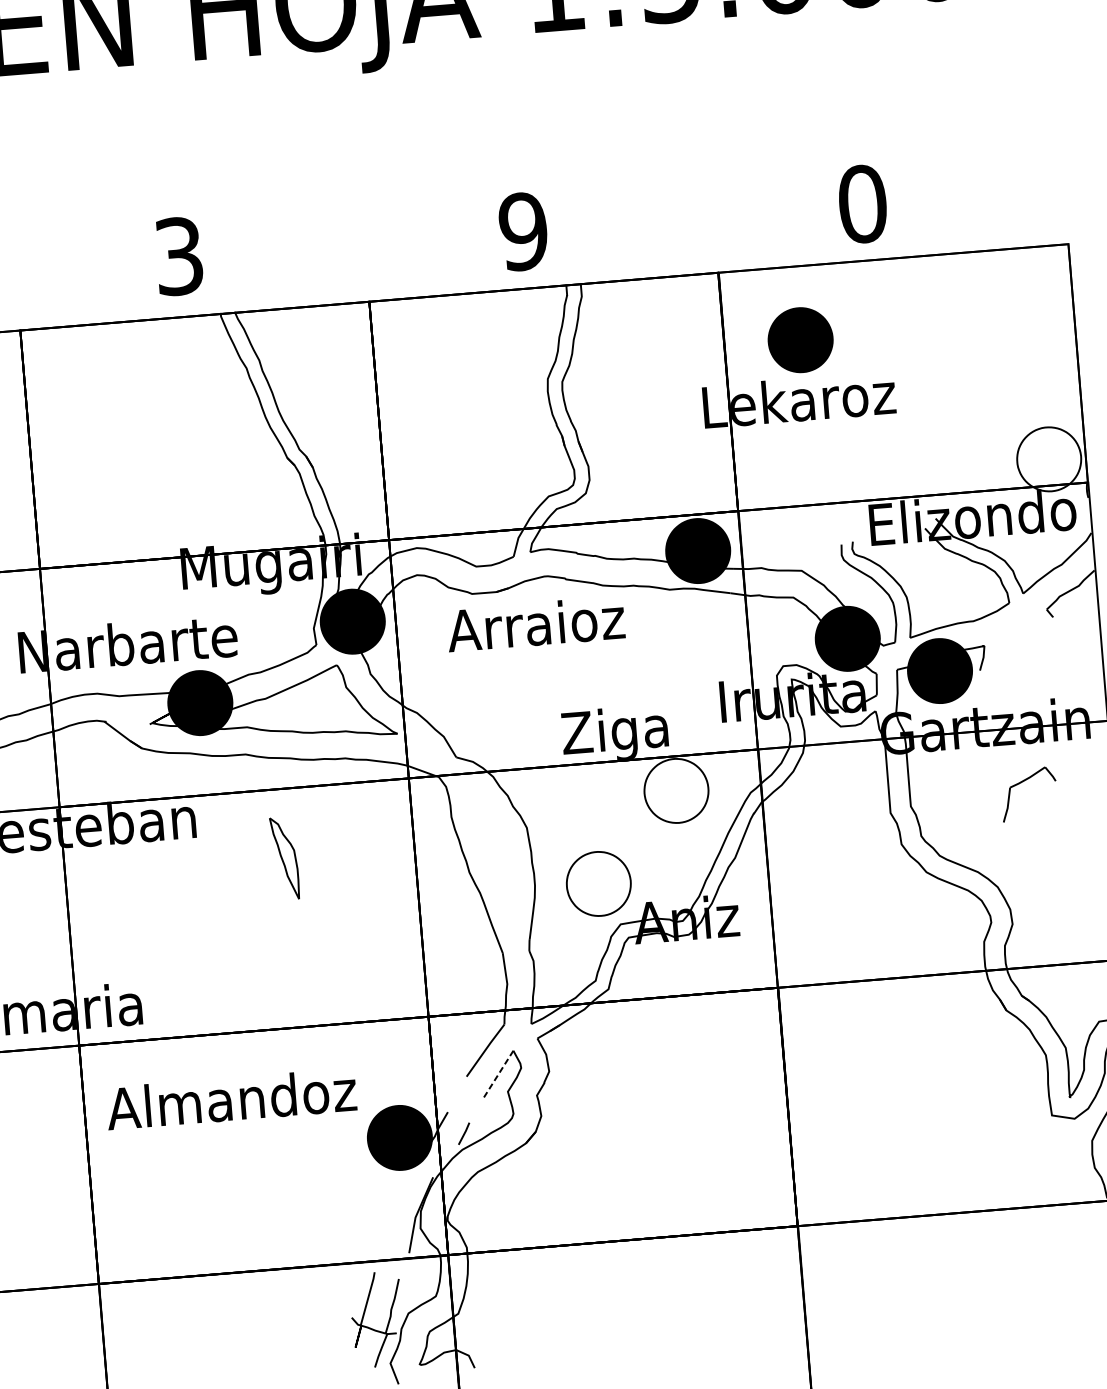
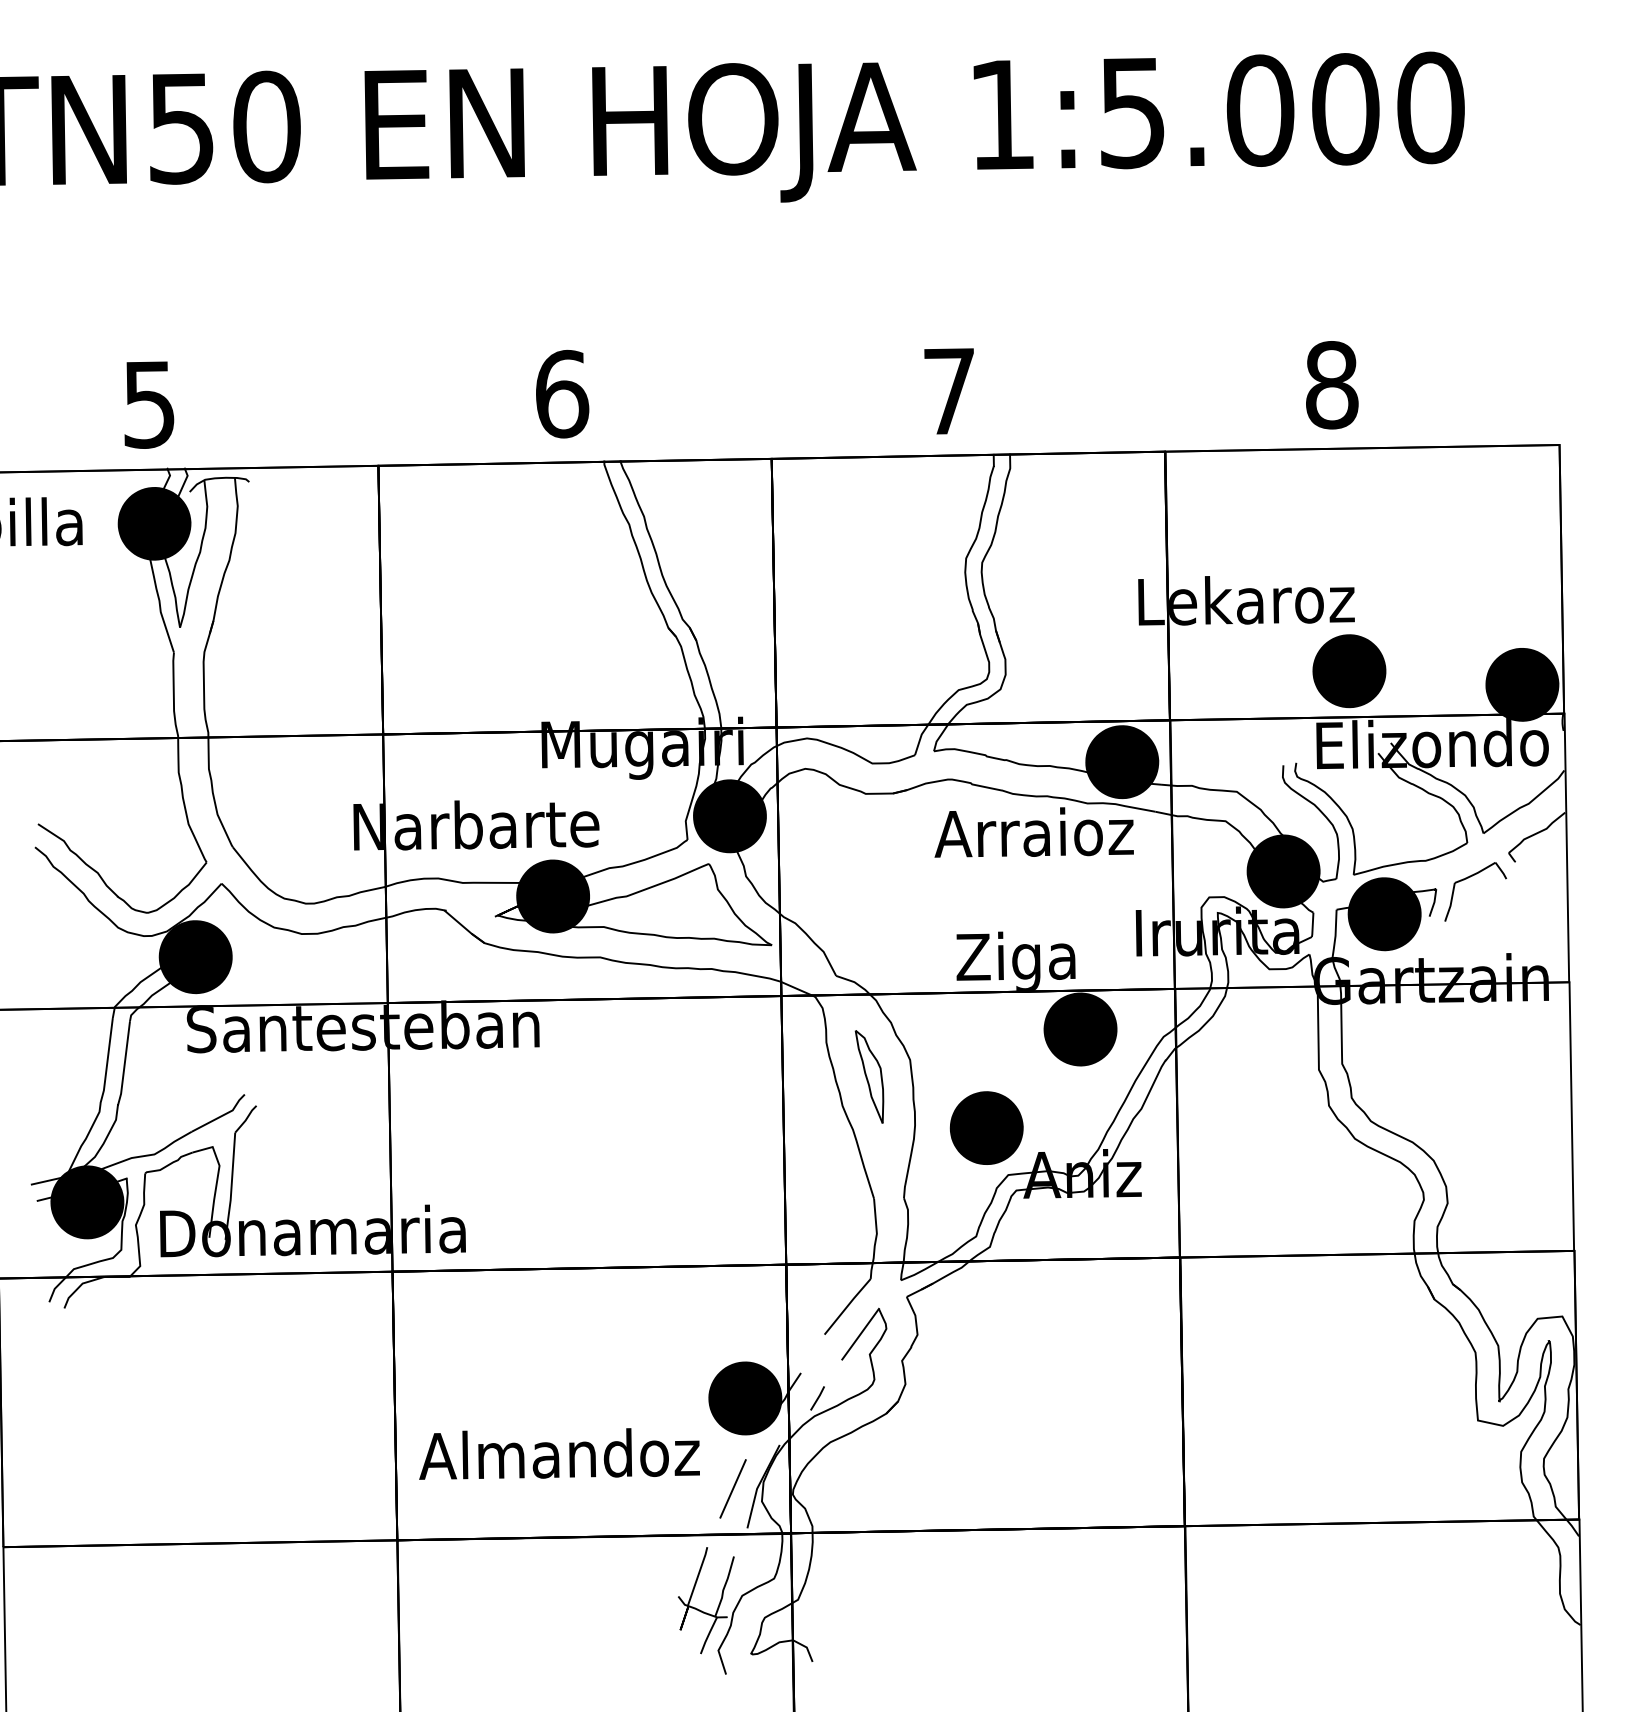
text: (862, 204) -> (1331, 385), 0 -> 8
text: (523, 231) -> (949, 391), 9 -> 7
text: (179, 255) -> (562, 393), 3 -> 6
part: (800, 340) -> (1349, 671), moved
fill: (1049, 459) -> (1522, 684), added
text: (535, 624) -> (1033, 832), moved
part: (1022, 782) -> (1468, 878), moved
fill: (676, 790) -> (1080, 1029), added
part: (284, 858) -> (869, 1076), moved
fill: (598, 884) -> (986, 1128), added
line: (498, 1074) -> (860, 1334), dashed -> solid
text: (231, 1098) -> (559, 1453), moved
line: (393, 1218) -> (732, 1488), added

